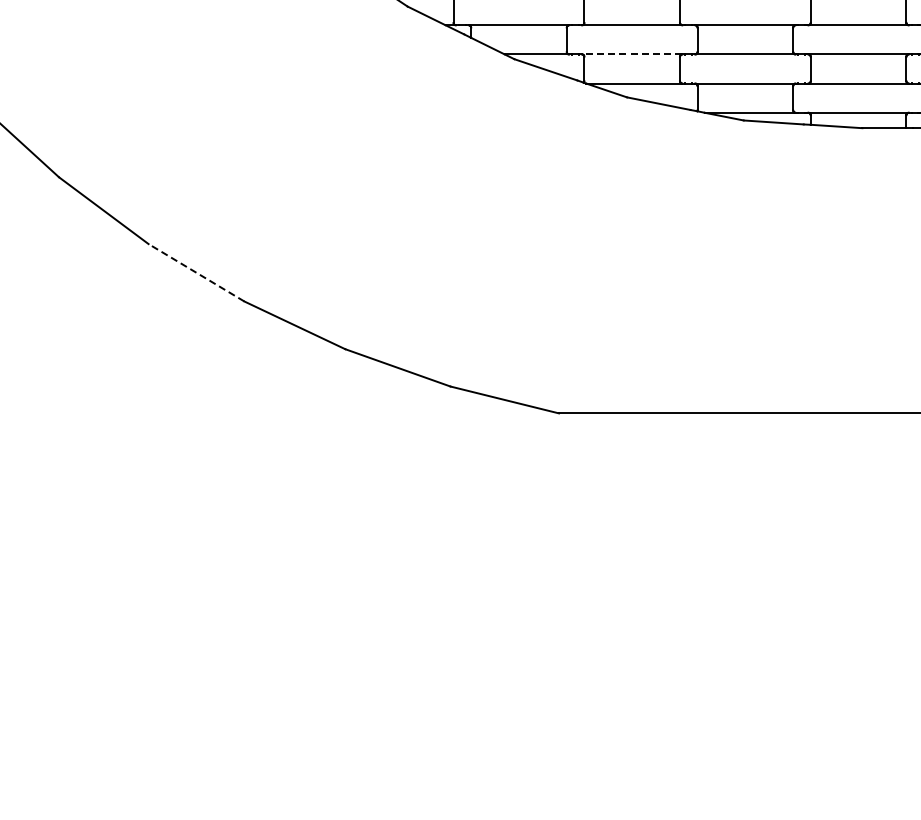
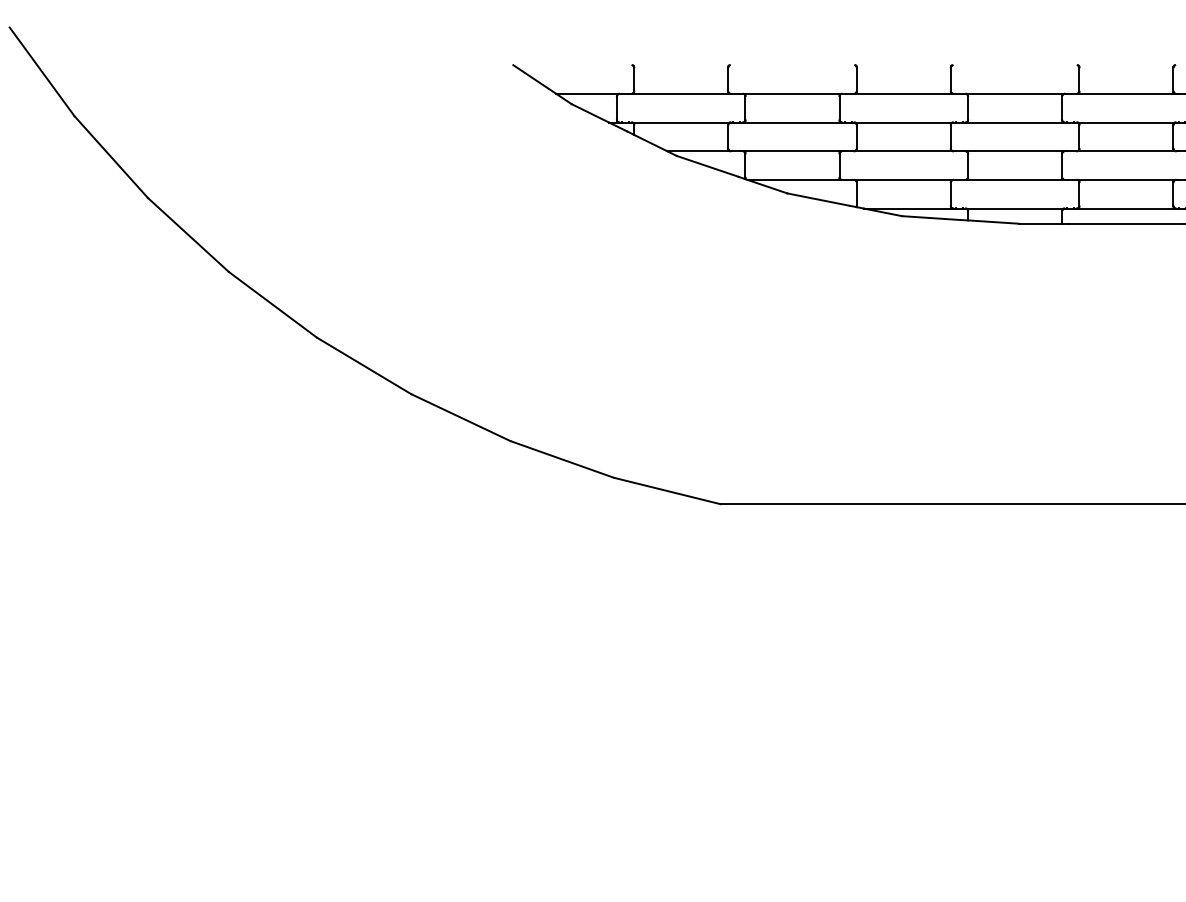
line: (632, 54) -> (792, 151), dashed -> solid
line: (196, 272) -> (364, 365), dashed -> solid

